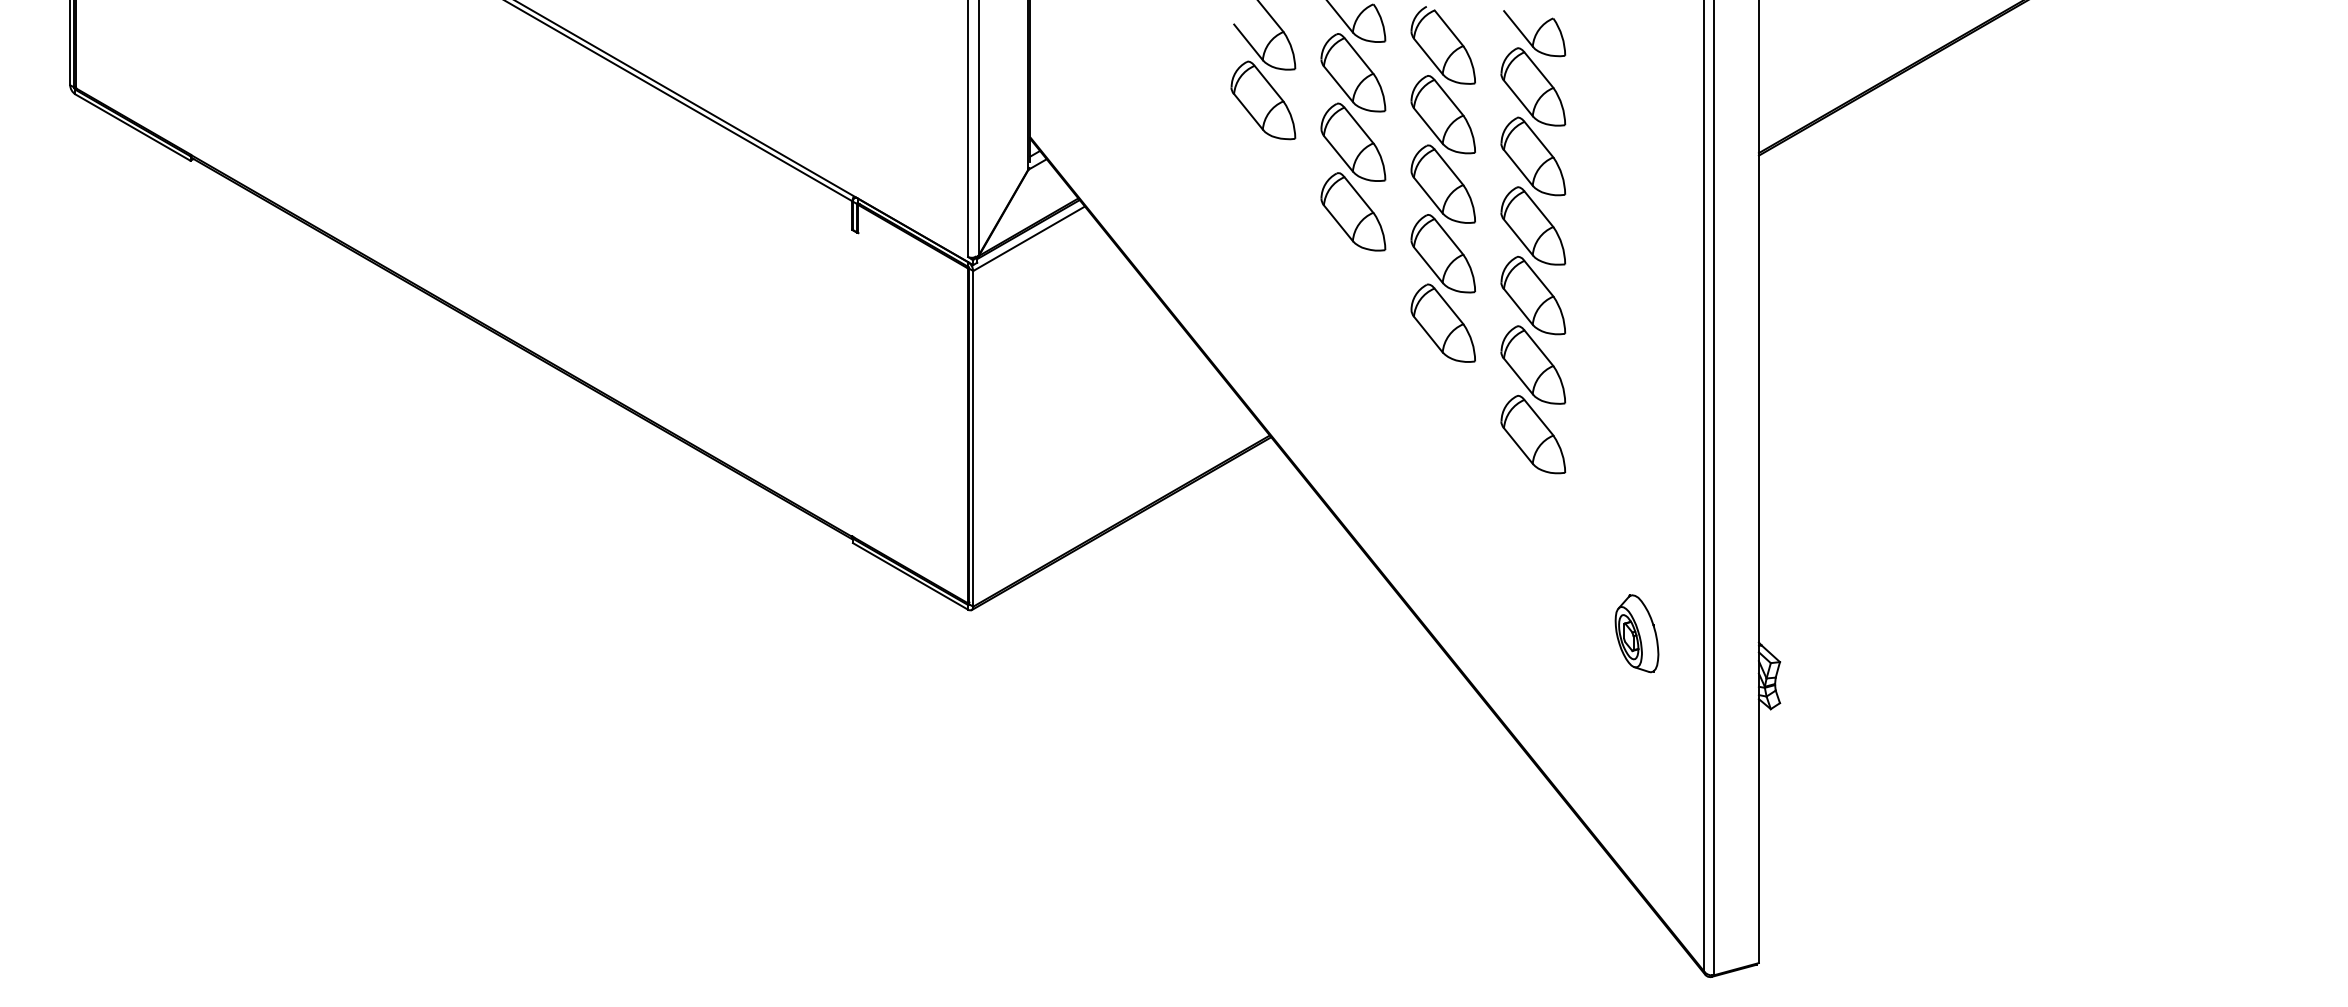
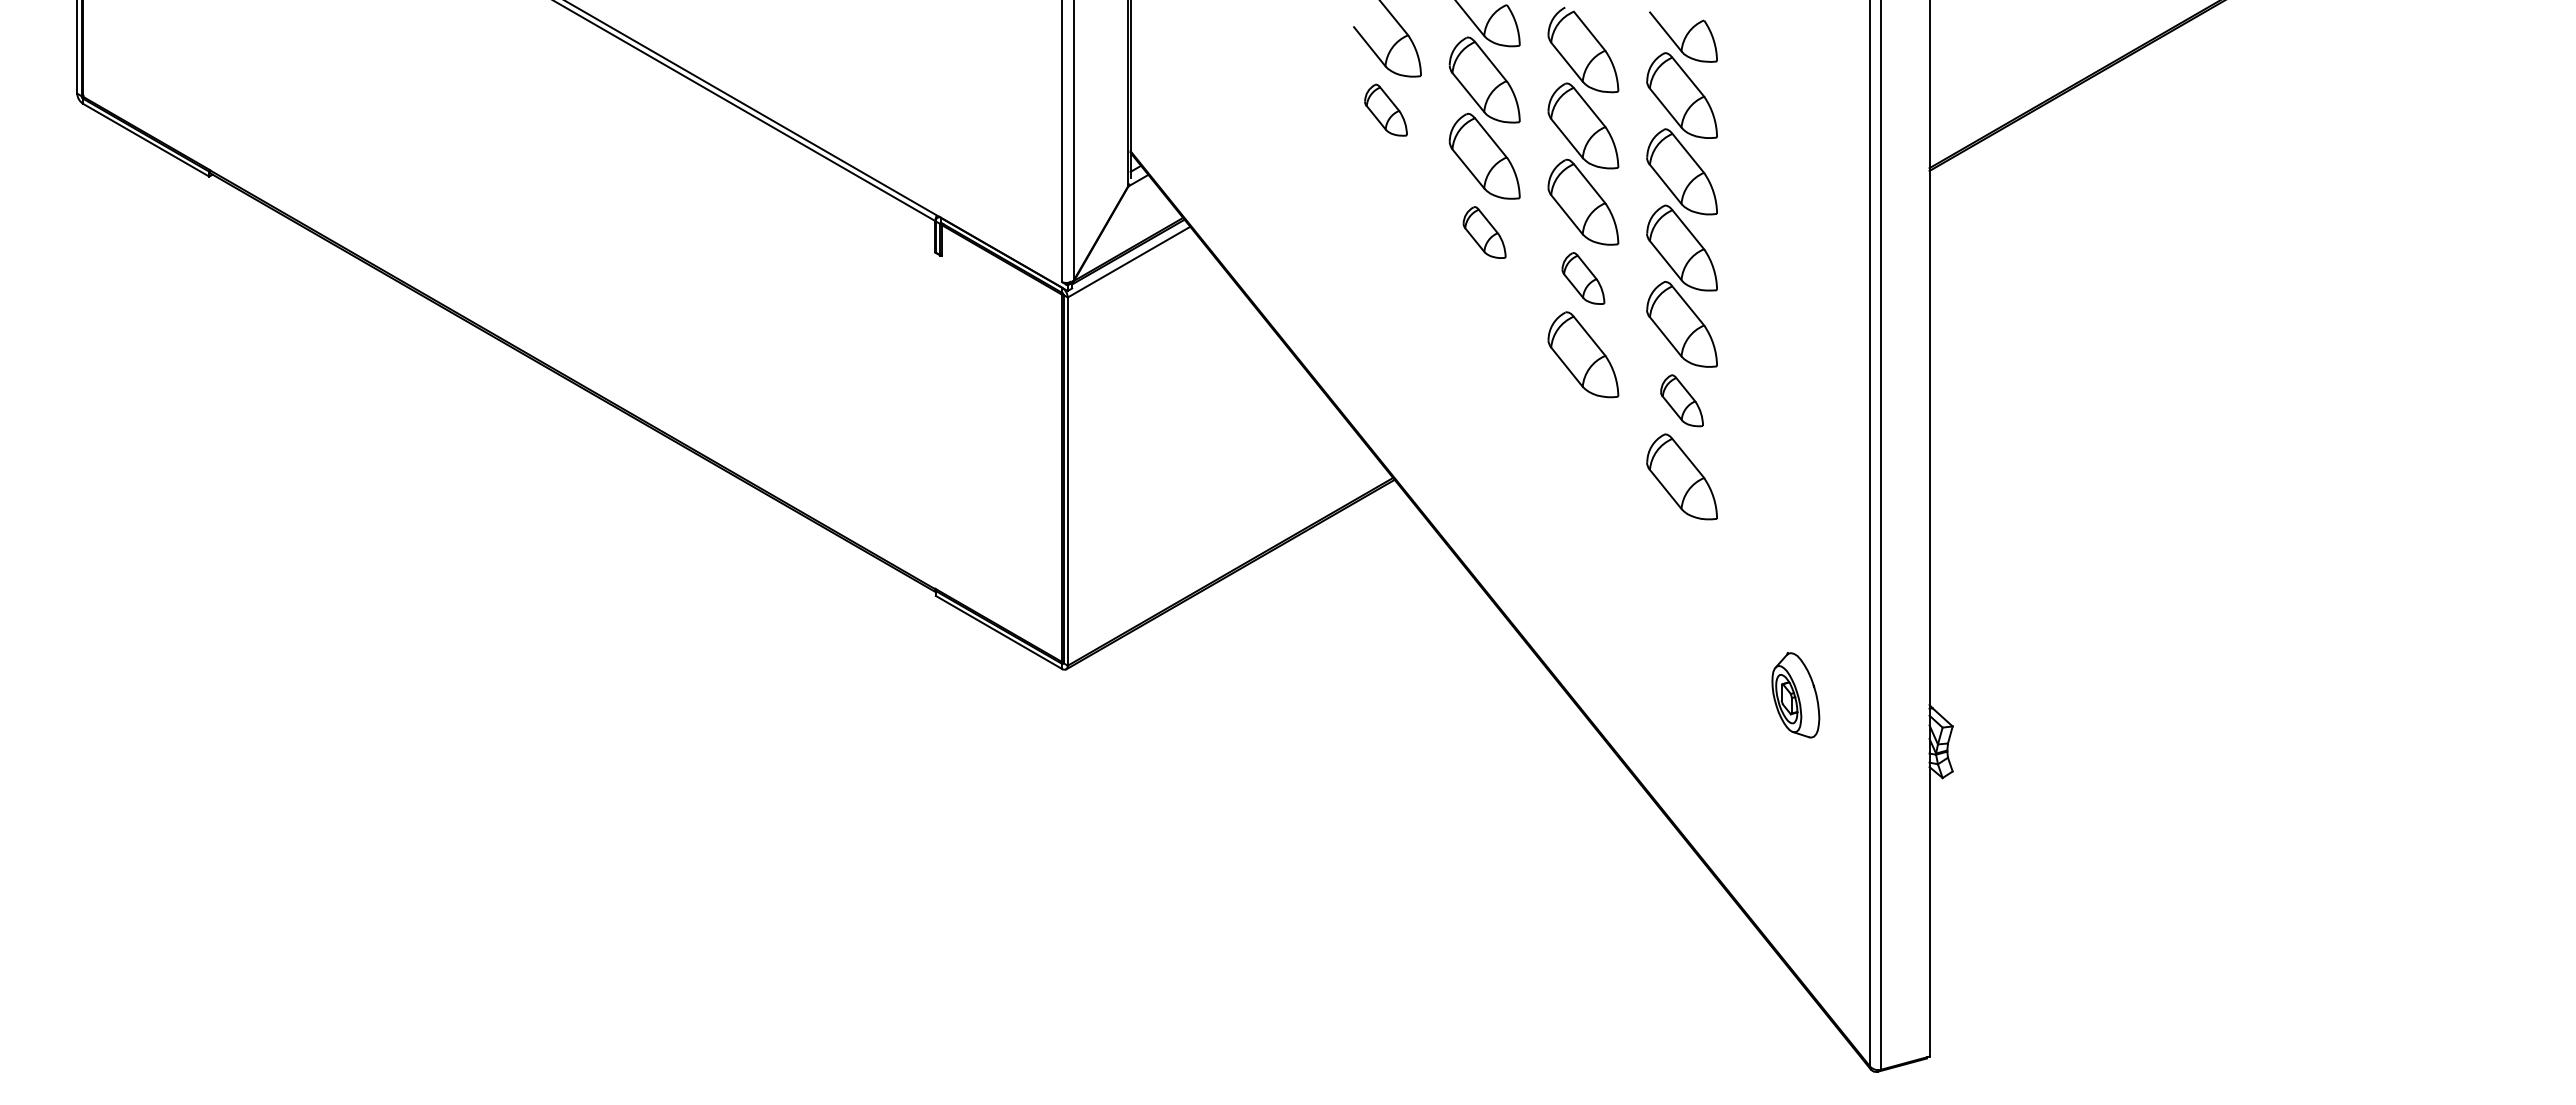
part: (1262, 99) -> (1385, 109), size x0.6
part: (1353, 211) -> (1484, 232), size x0.6
part: (1443, 253) -> (1583, 278), size x0.6
part: (1532, 364) -> (1681, 400), size x0.6

